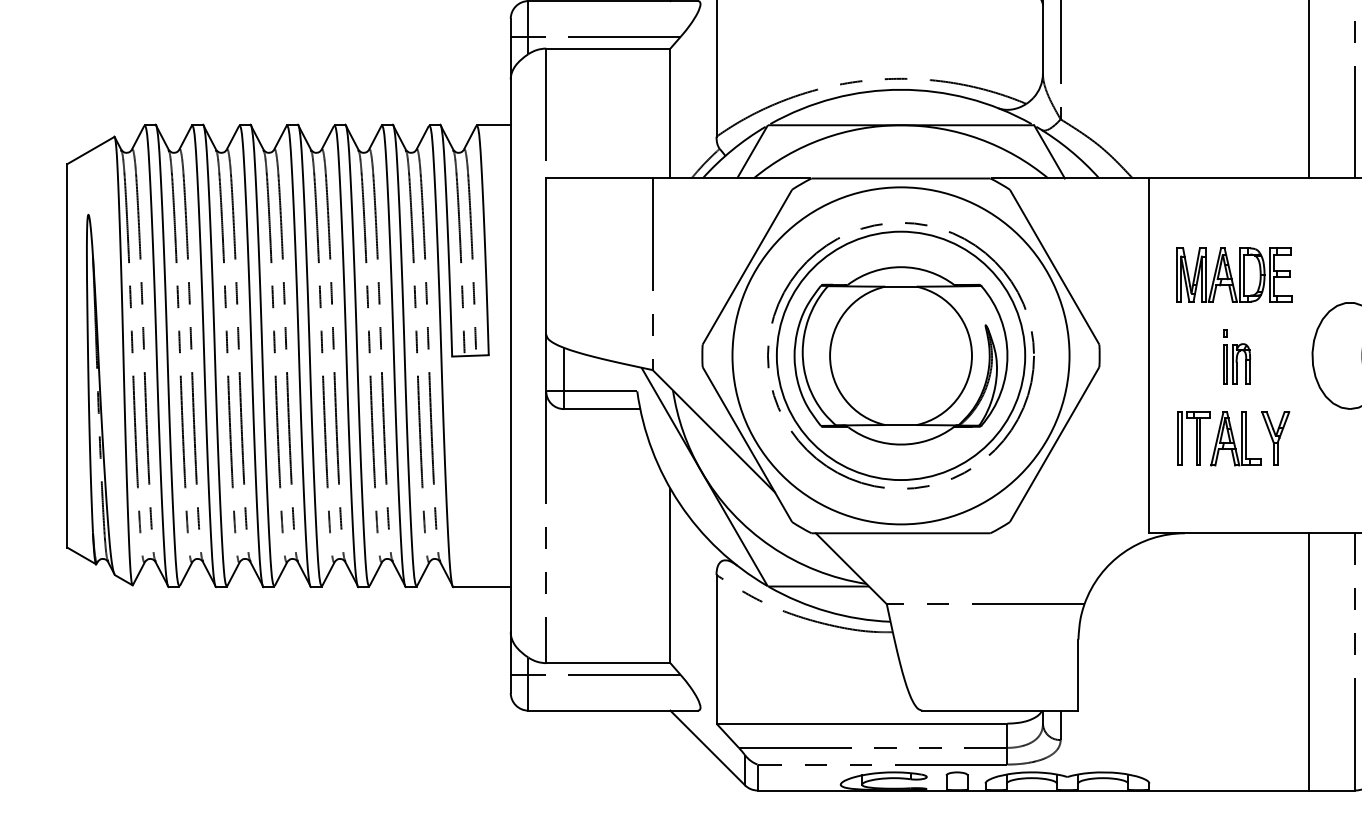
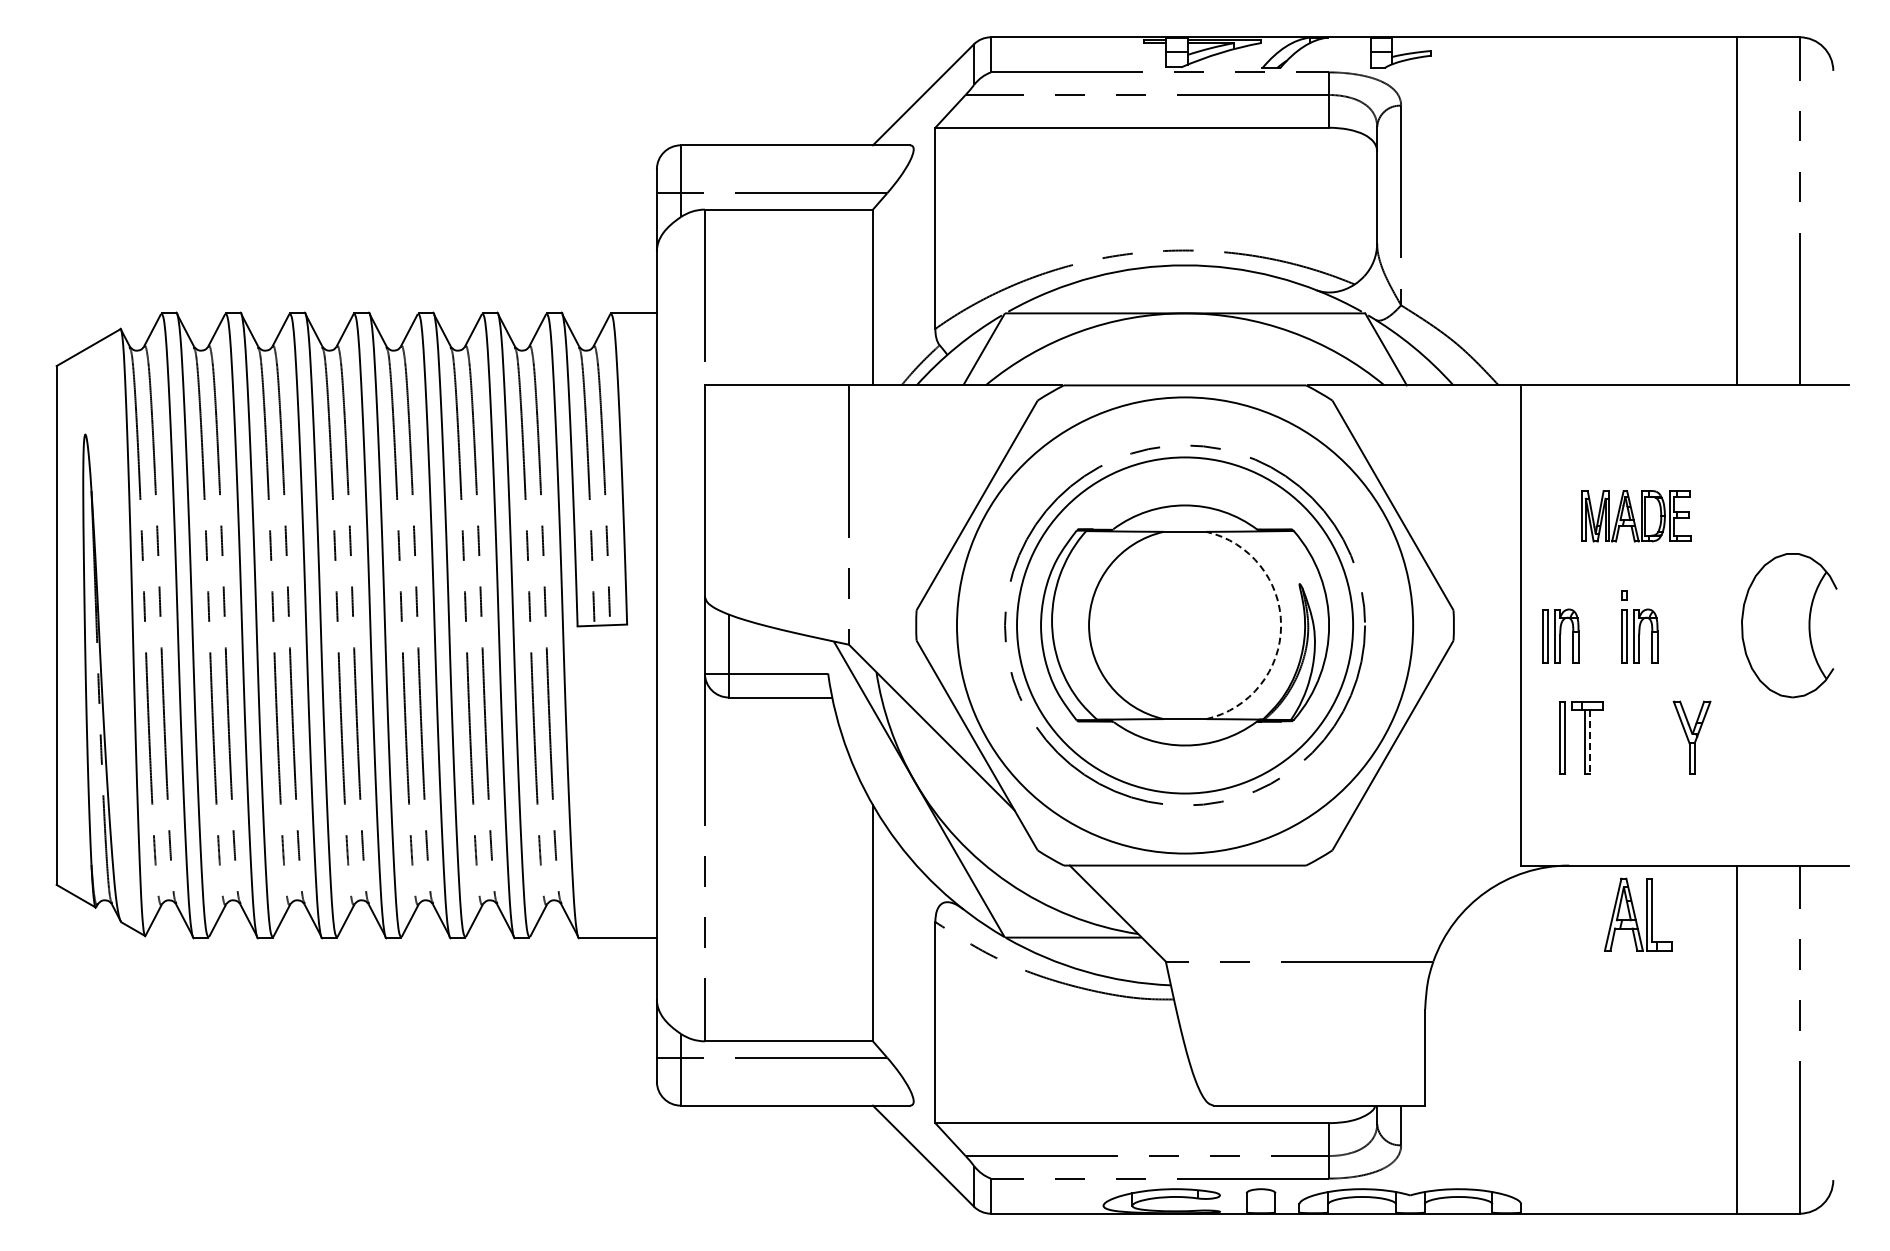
part: (1234, 275) -> (1636, 516), size x0.7
arc: (972, 355) -> (1281, 625), solid -> dashed
part: (1178, 363) -> (1560, 635), added
part: (1236, 438) -> (1638, 914), moved
line: (1200, 441) -> (1590, 741), solid -> dashed

